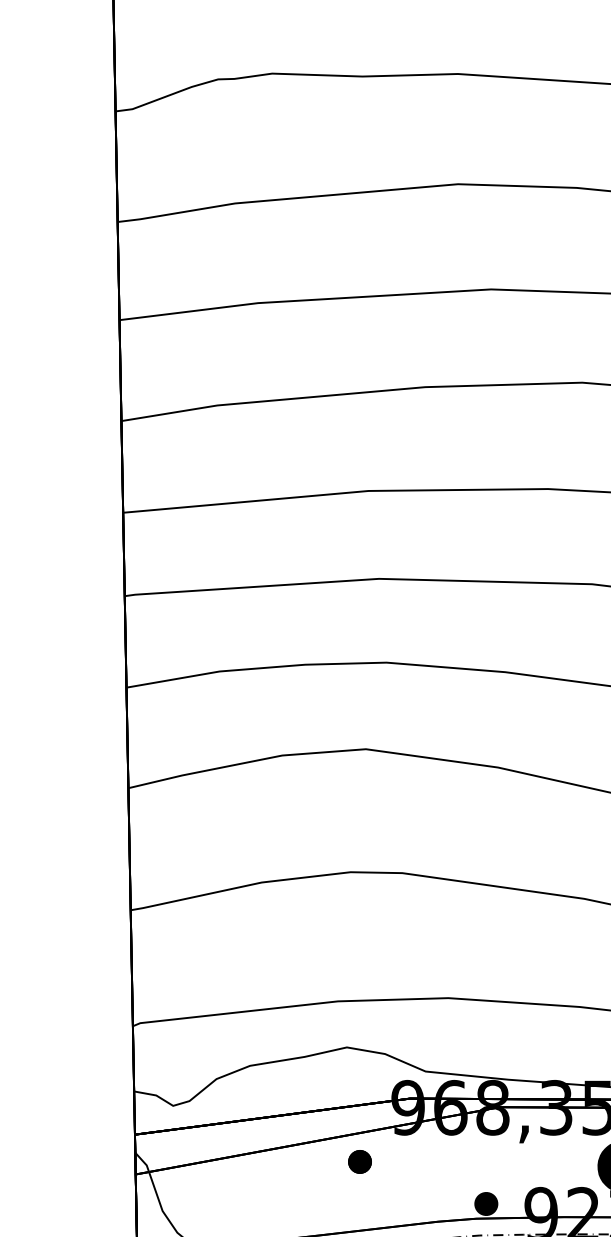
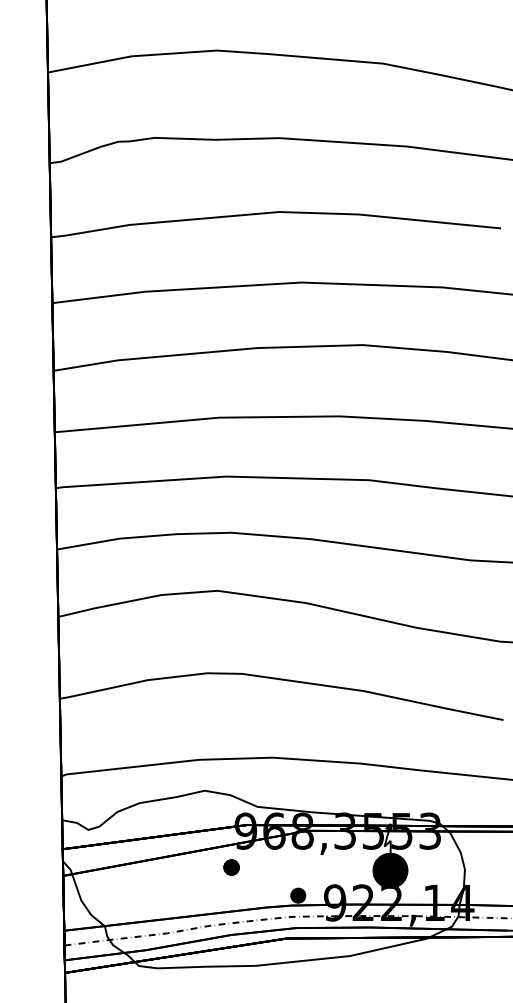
part: (359, 1161) -> (231, 867), moved

